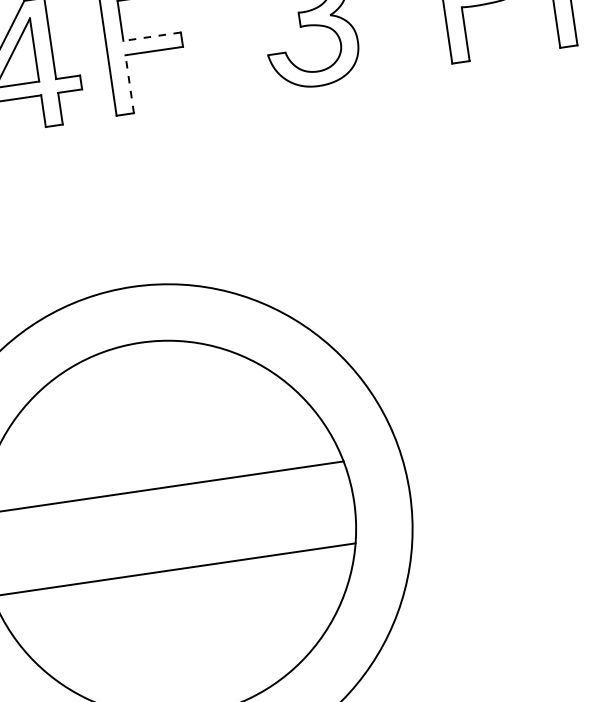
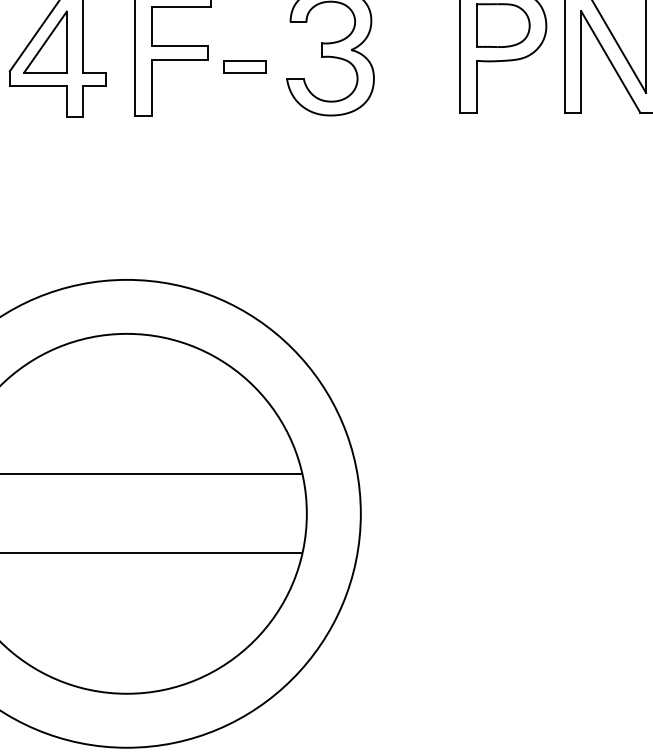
line: (151, 36) -> (179, 45), dashed -> solid
part: (222, 48) -> (244, 66), added
line: (130, 83) -> (152, 87), dashed -> solid

